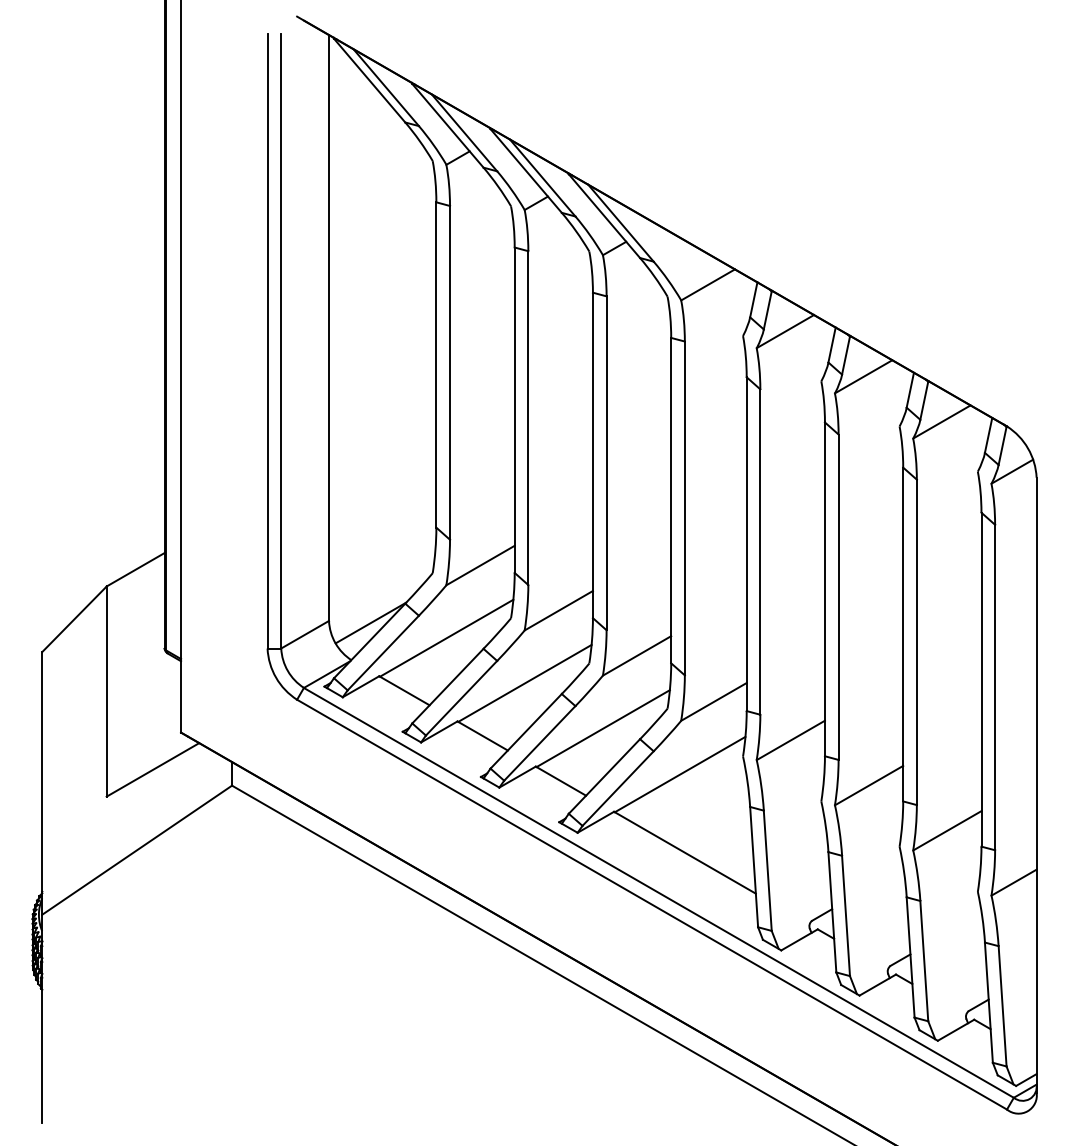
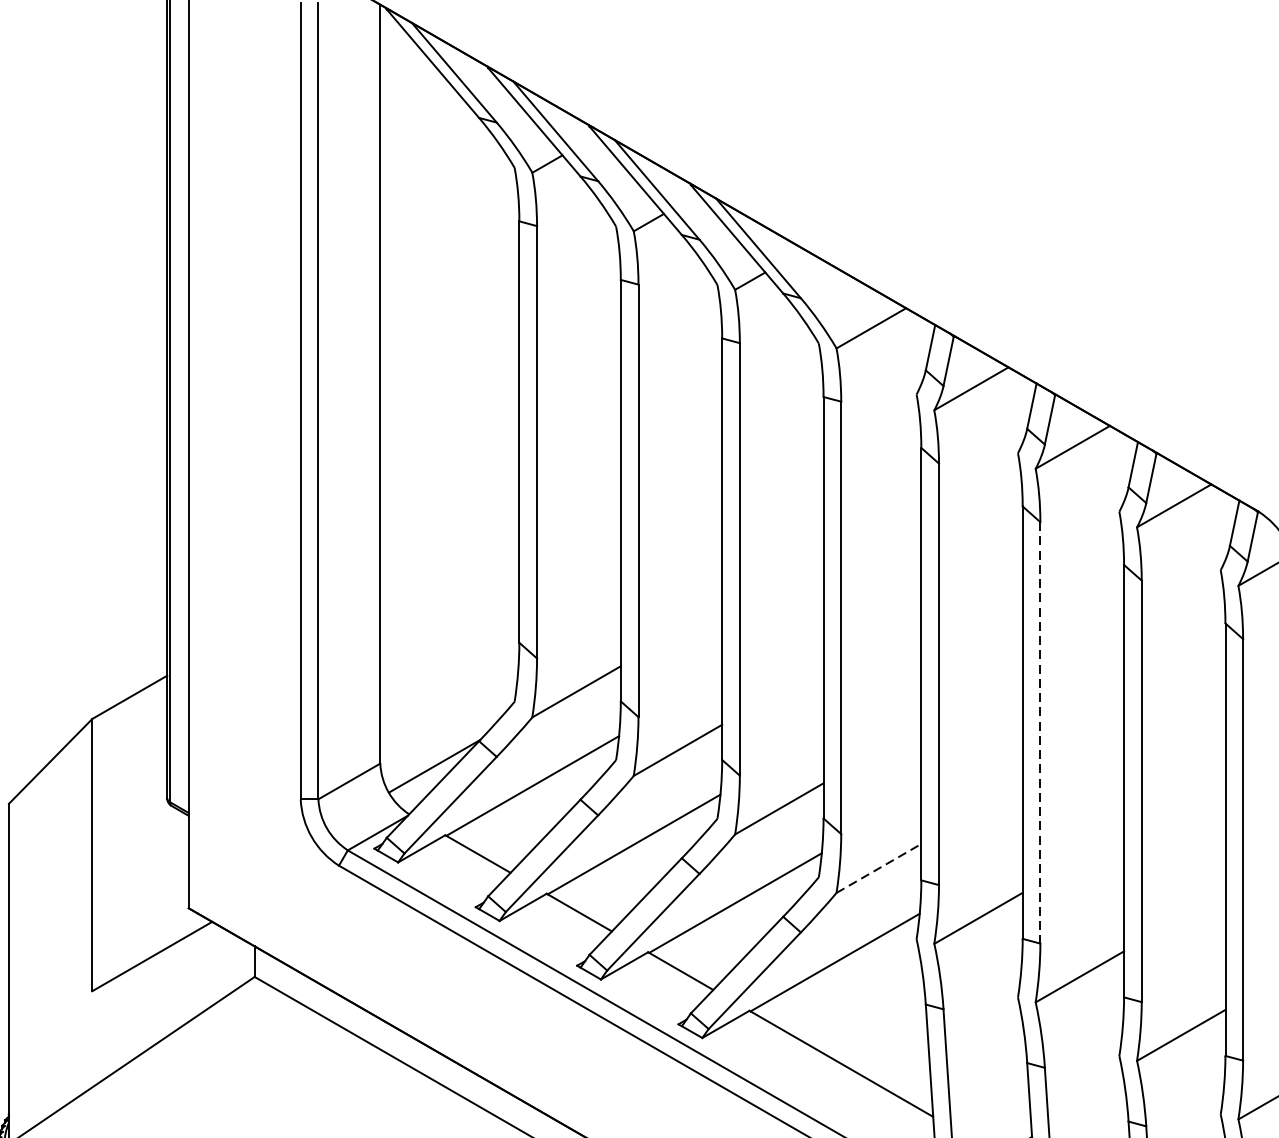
line: (838, 597) -> (1040, 733), solid -> dashed
line: (713, 701) -> (878, 867), solid -> dashed

